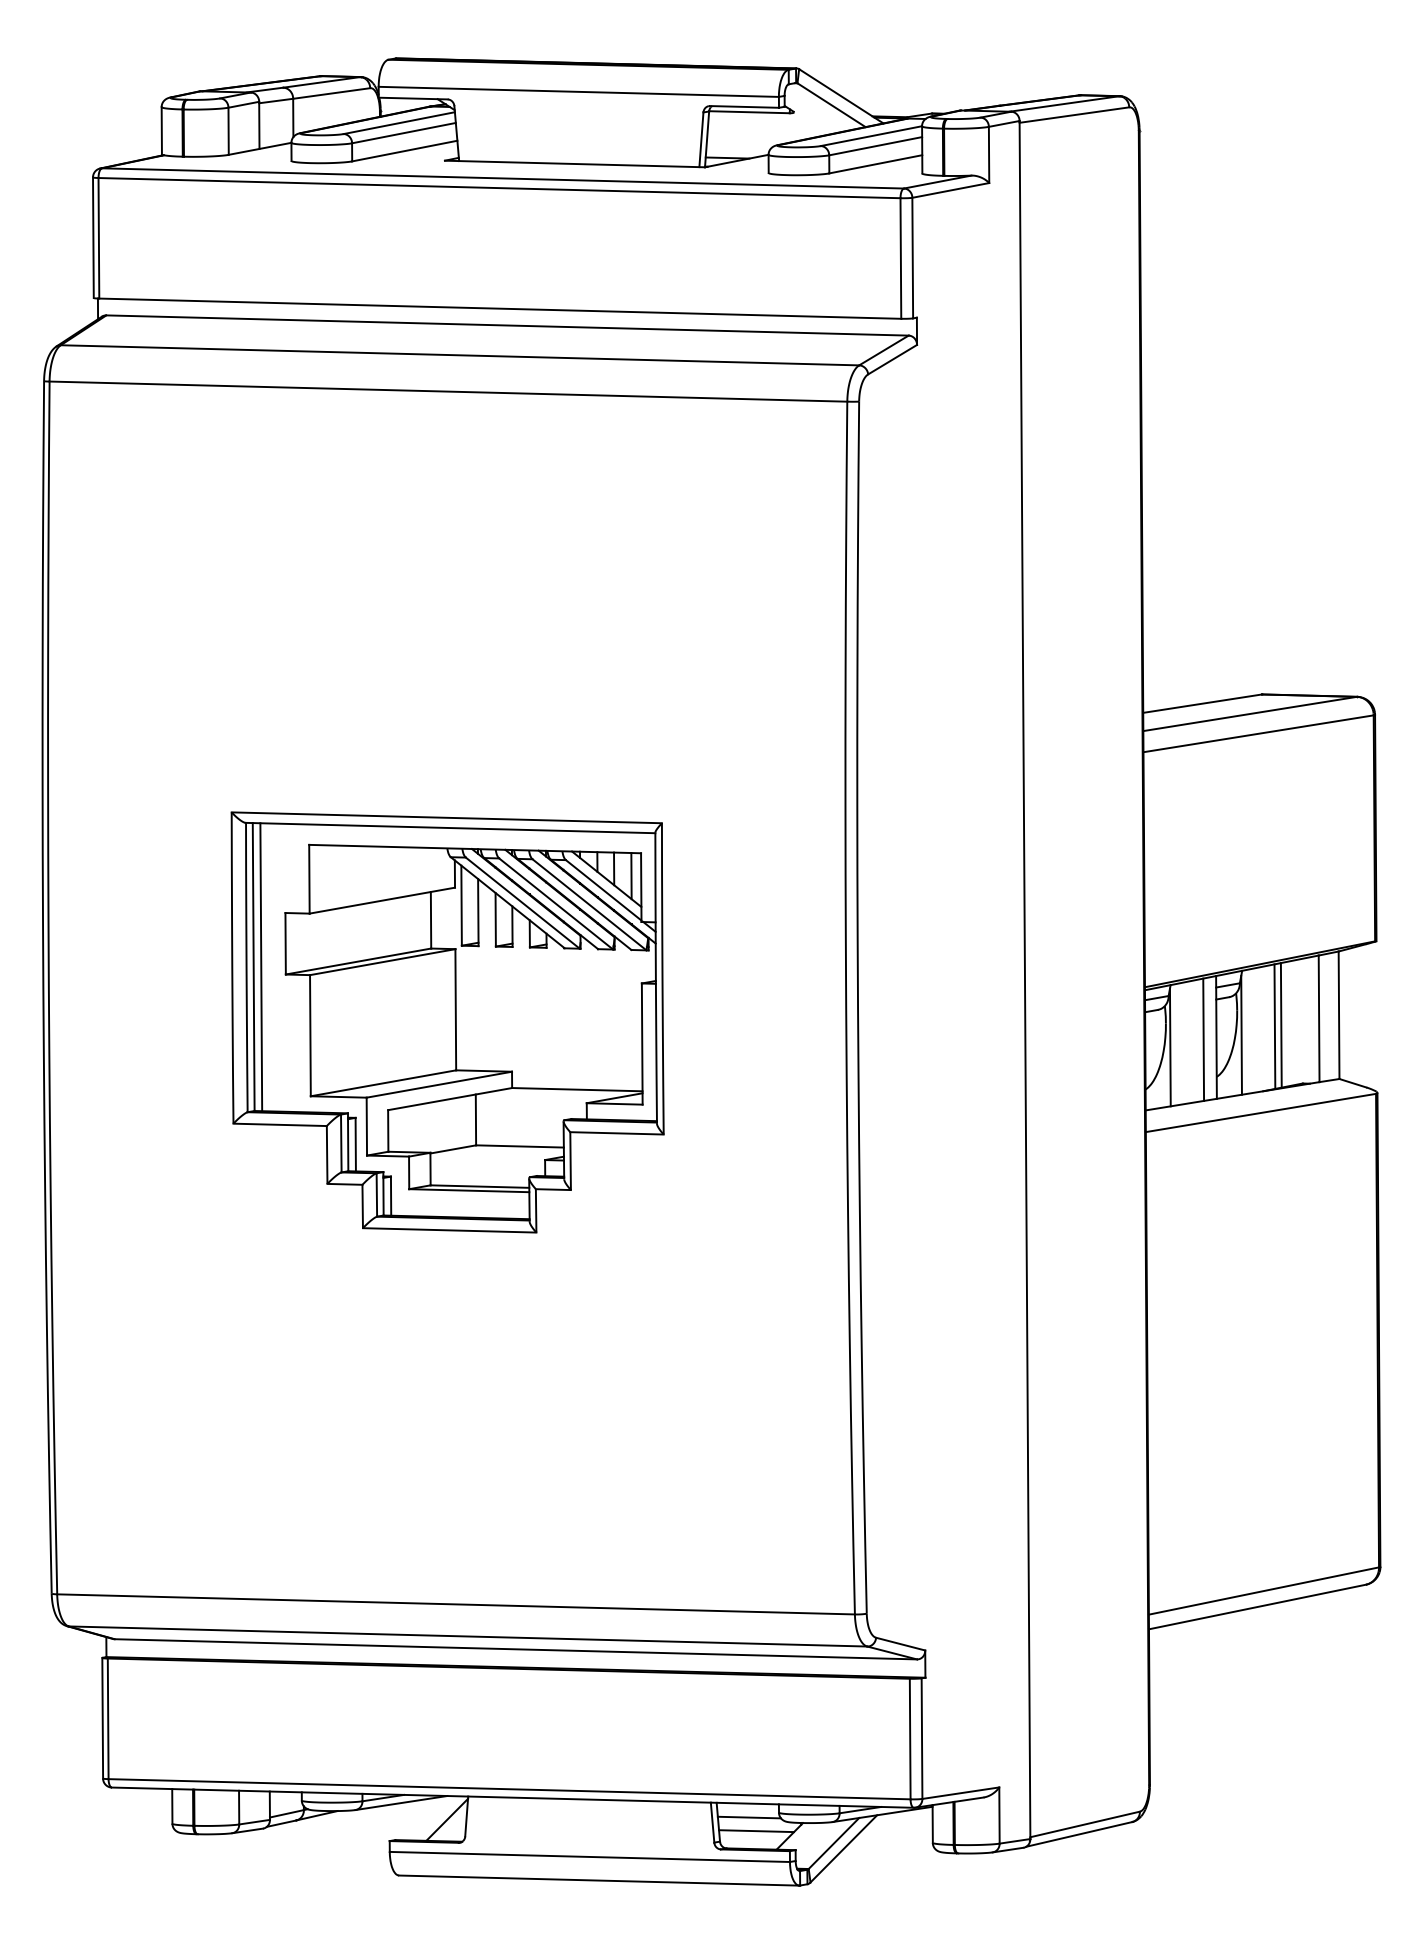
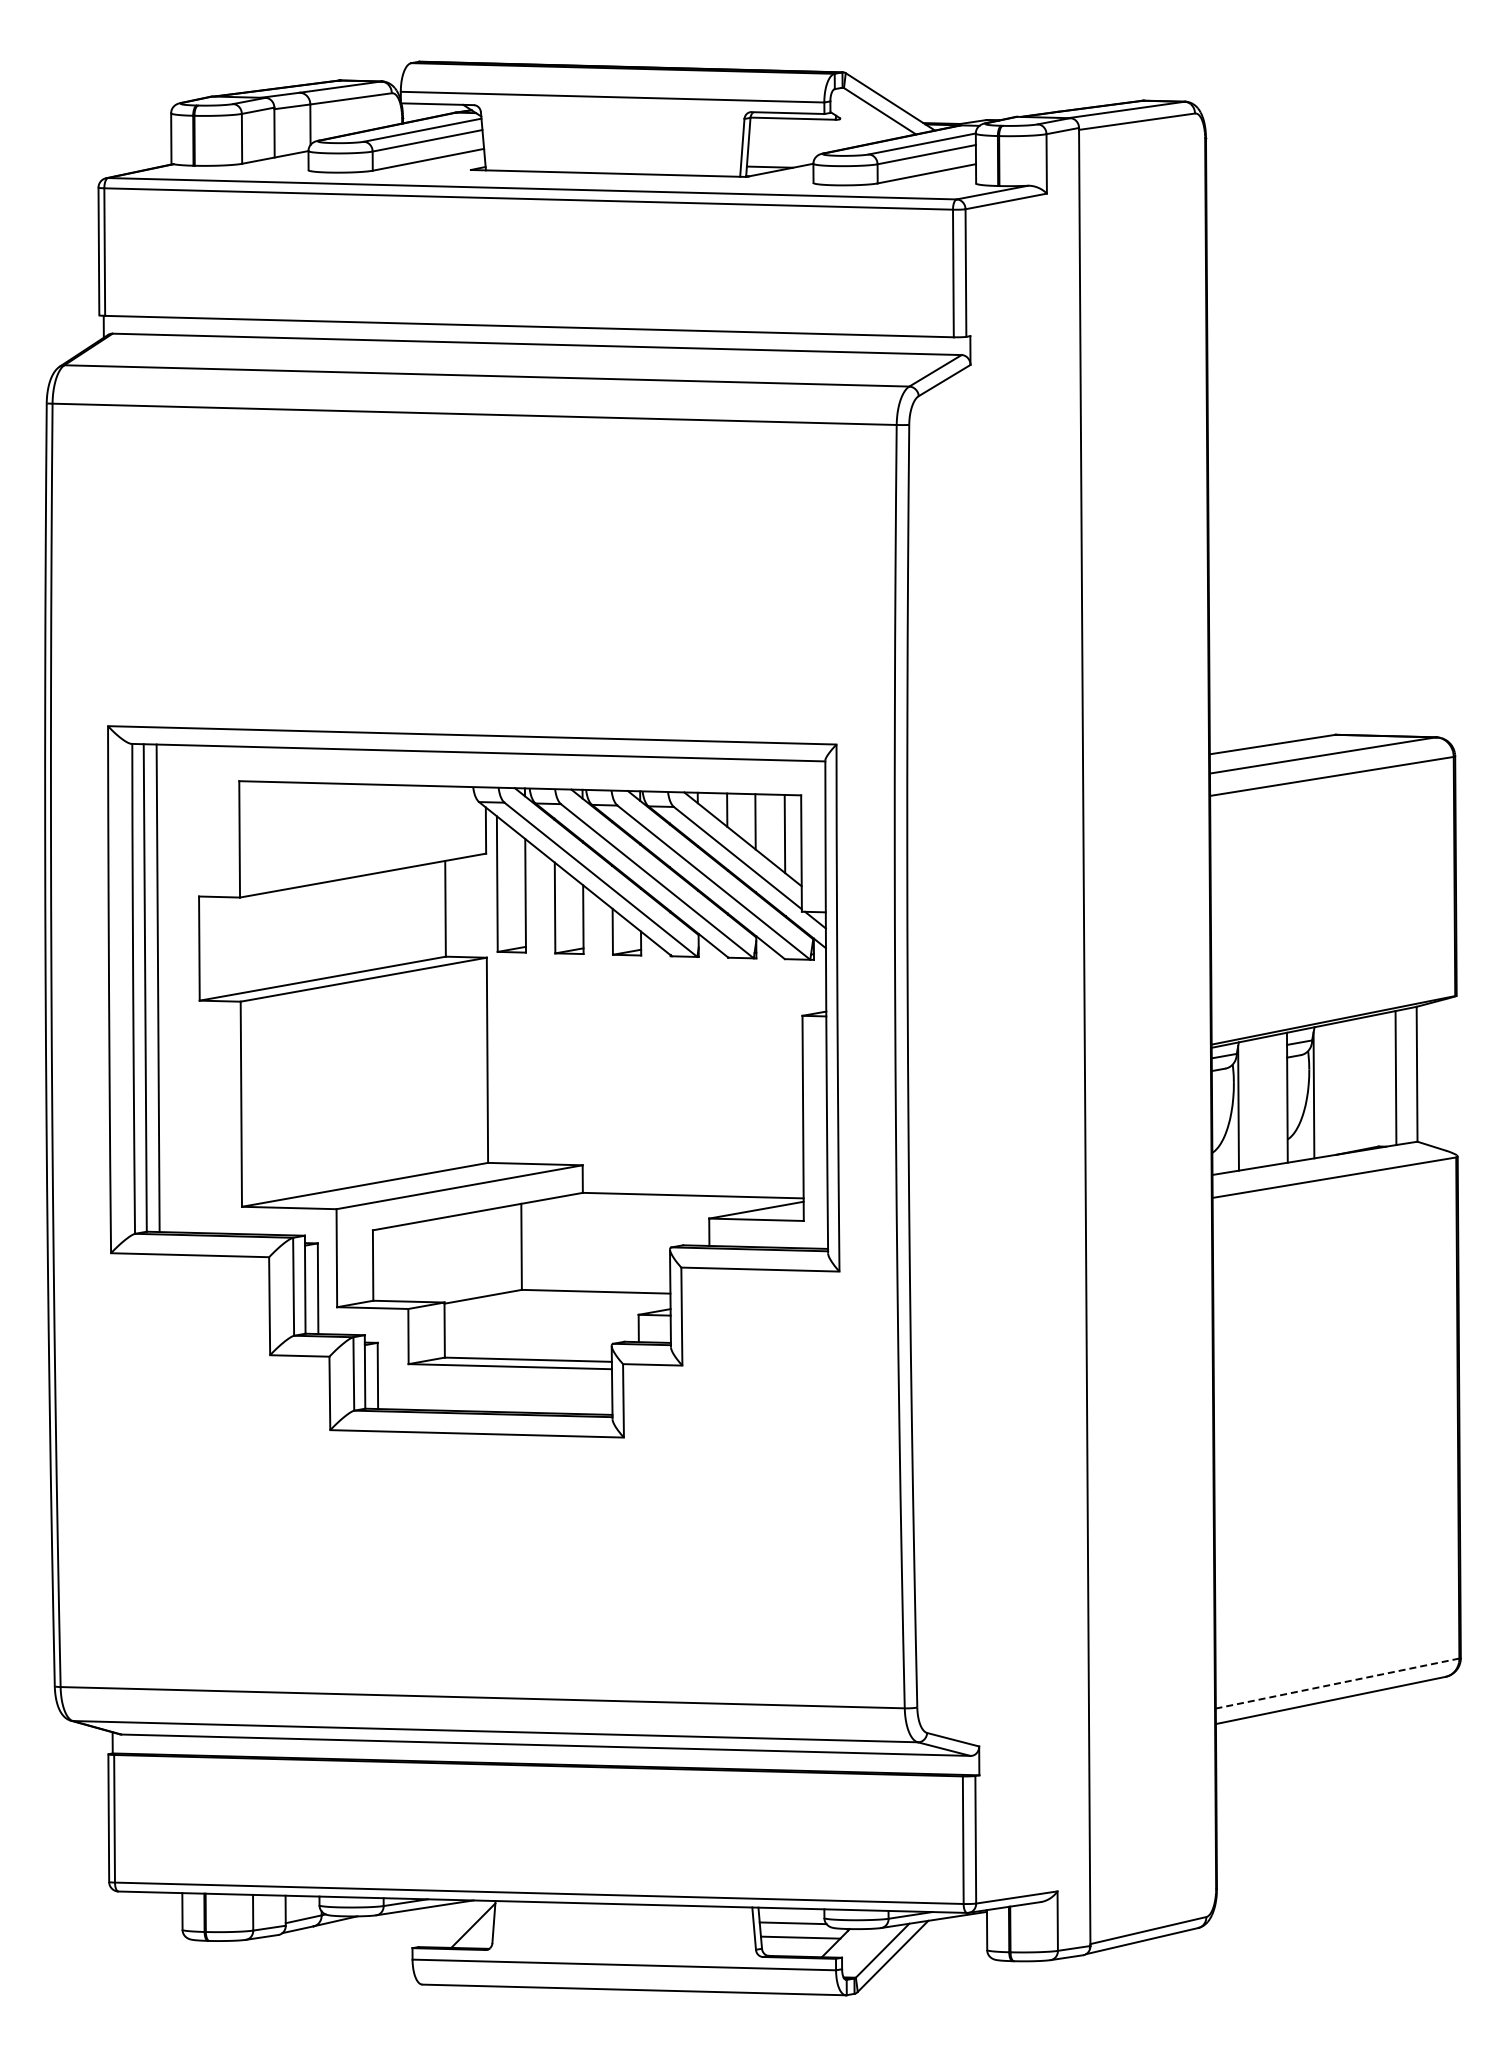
part: (447, 1022) -> (473, 1081), size x1.6
line: (1280, 1024) -> (1355, 1084), removed
line: (1274, 1026) -> (1348, 1086), removed
line: (1203, 1039) -> (1273, 1099), removed
line: (1263, 1590) -> (1337, 1683), solid -> dashed

